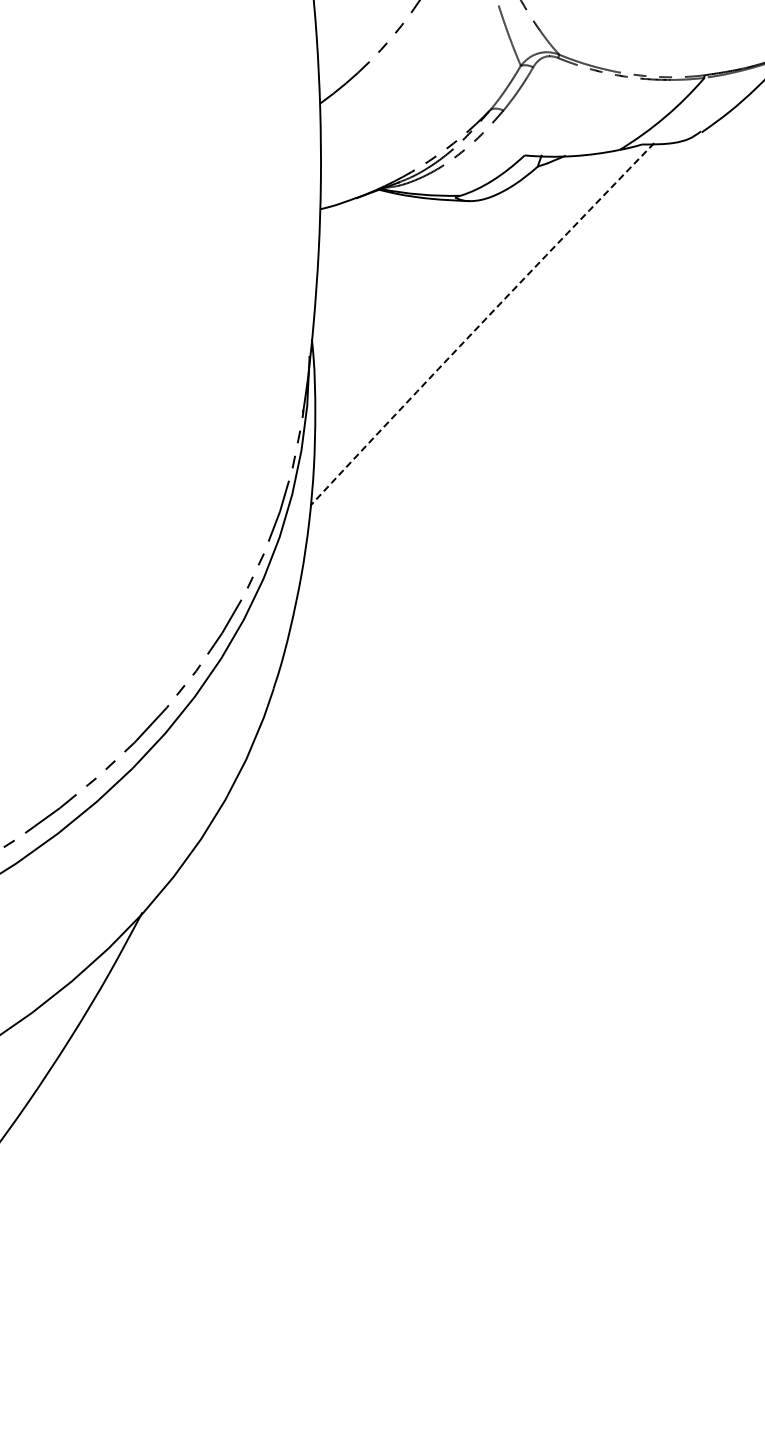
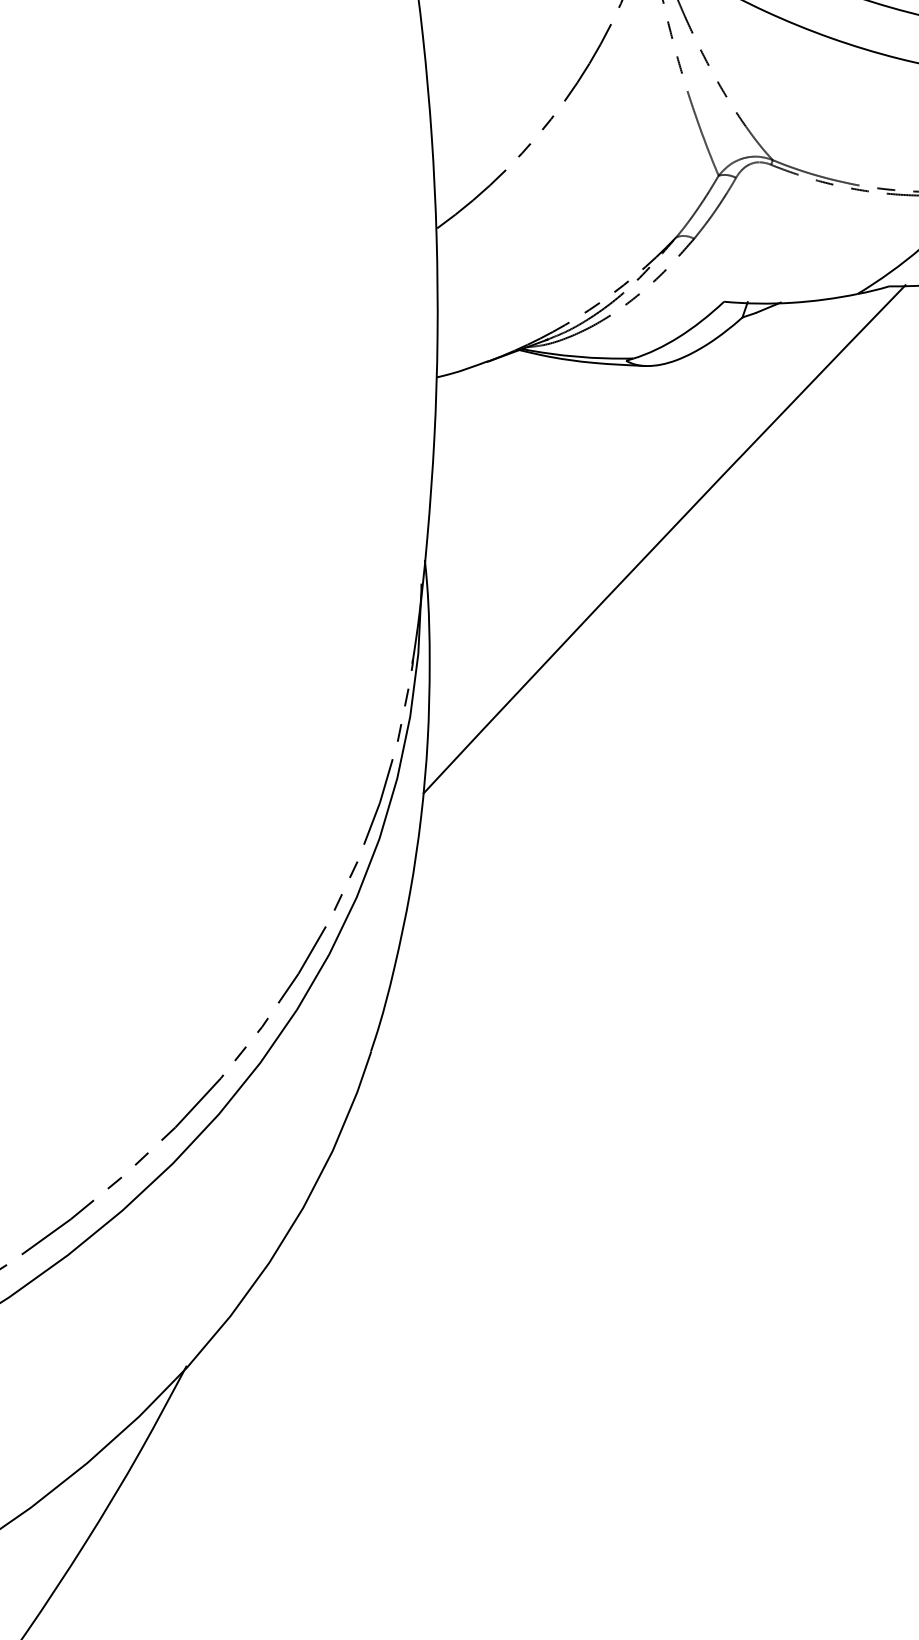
arc: (481, 323) -> (663, 538), dashed -> solid

